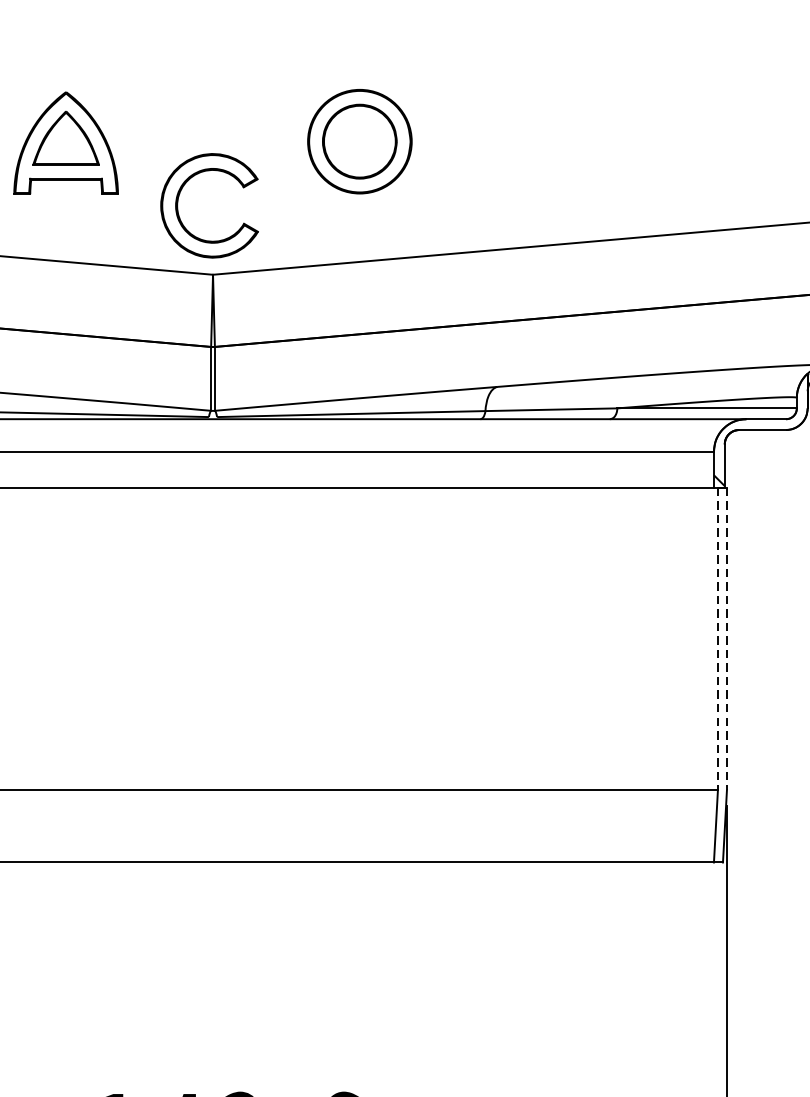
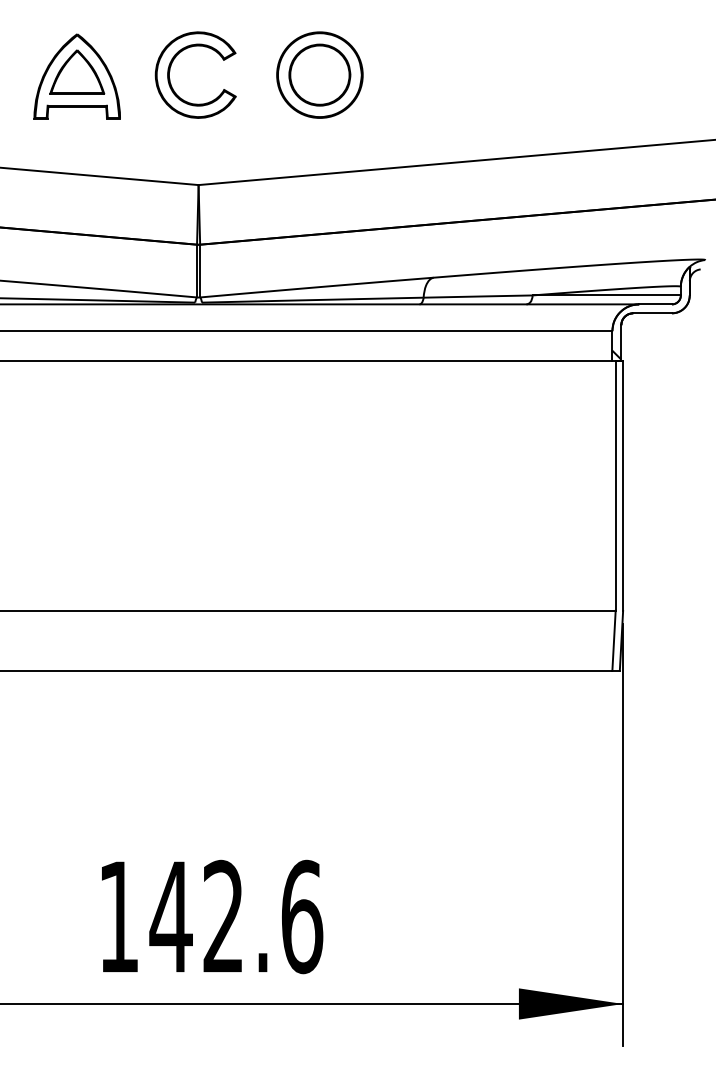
part: (179, 201) -> (170, 71), moved
line: (717, 638) -> (615, 485), dashed -> solid
line: (727, 639) -> (623, 486), dashed -> solid

